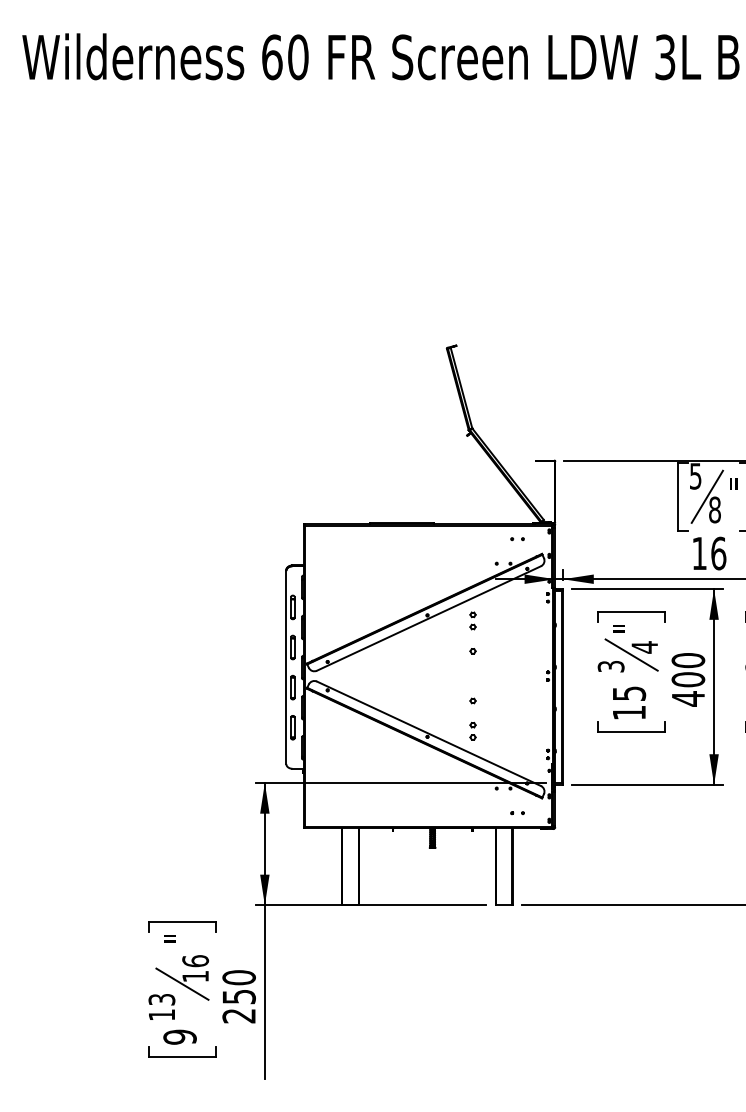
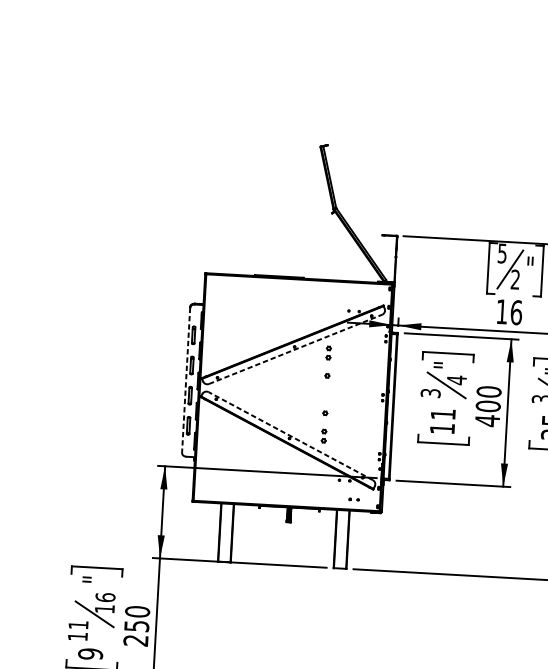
text: (714, 509) -> (515, 279), 8 -> 2
part: (517, 539) -> (365, 293), removed
line: (428, 618) -> (295, 349), solid -> dashed
line: (286, 668) -> (186, 381), solid -> dashed
text: (629, 693) -> (443, 414), 15 -> 11
line: (428, 733) -> (290, 435), solid -> dashed
text: (161, 999) -> (78, 624), 13 -> 11

